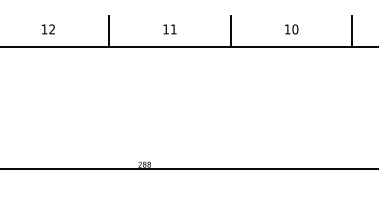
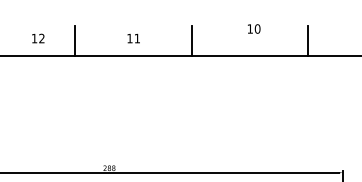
text: (48, 29) -> (38, 38), moved
text: (291, 29) -> (253, 29), moved

